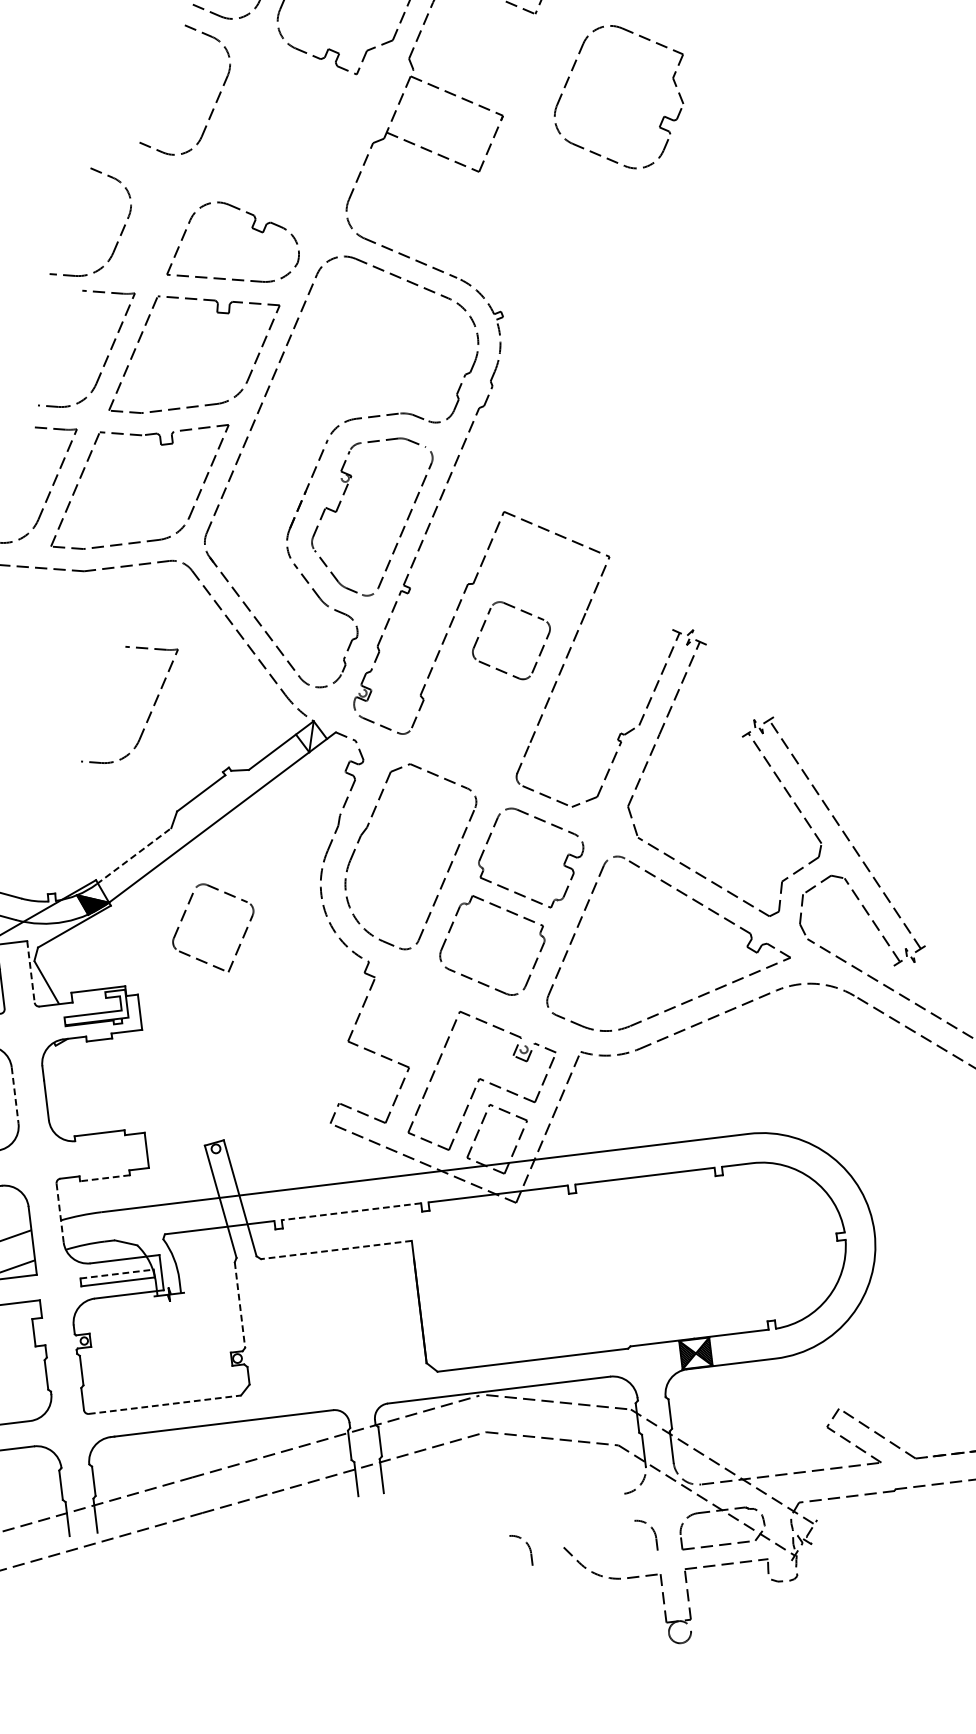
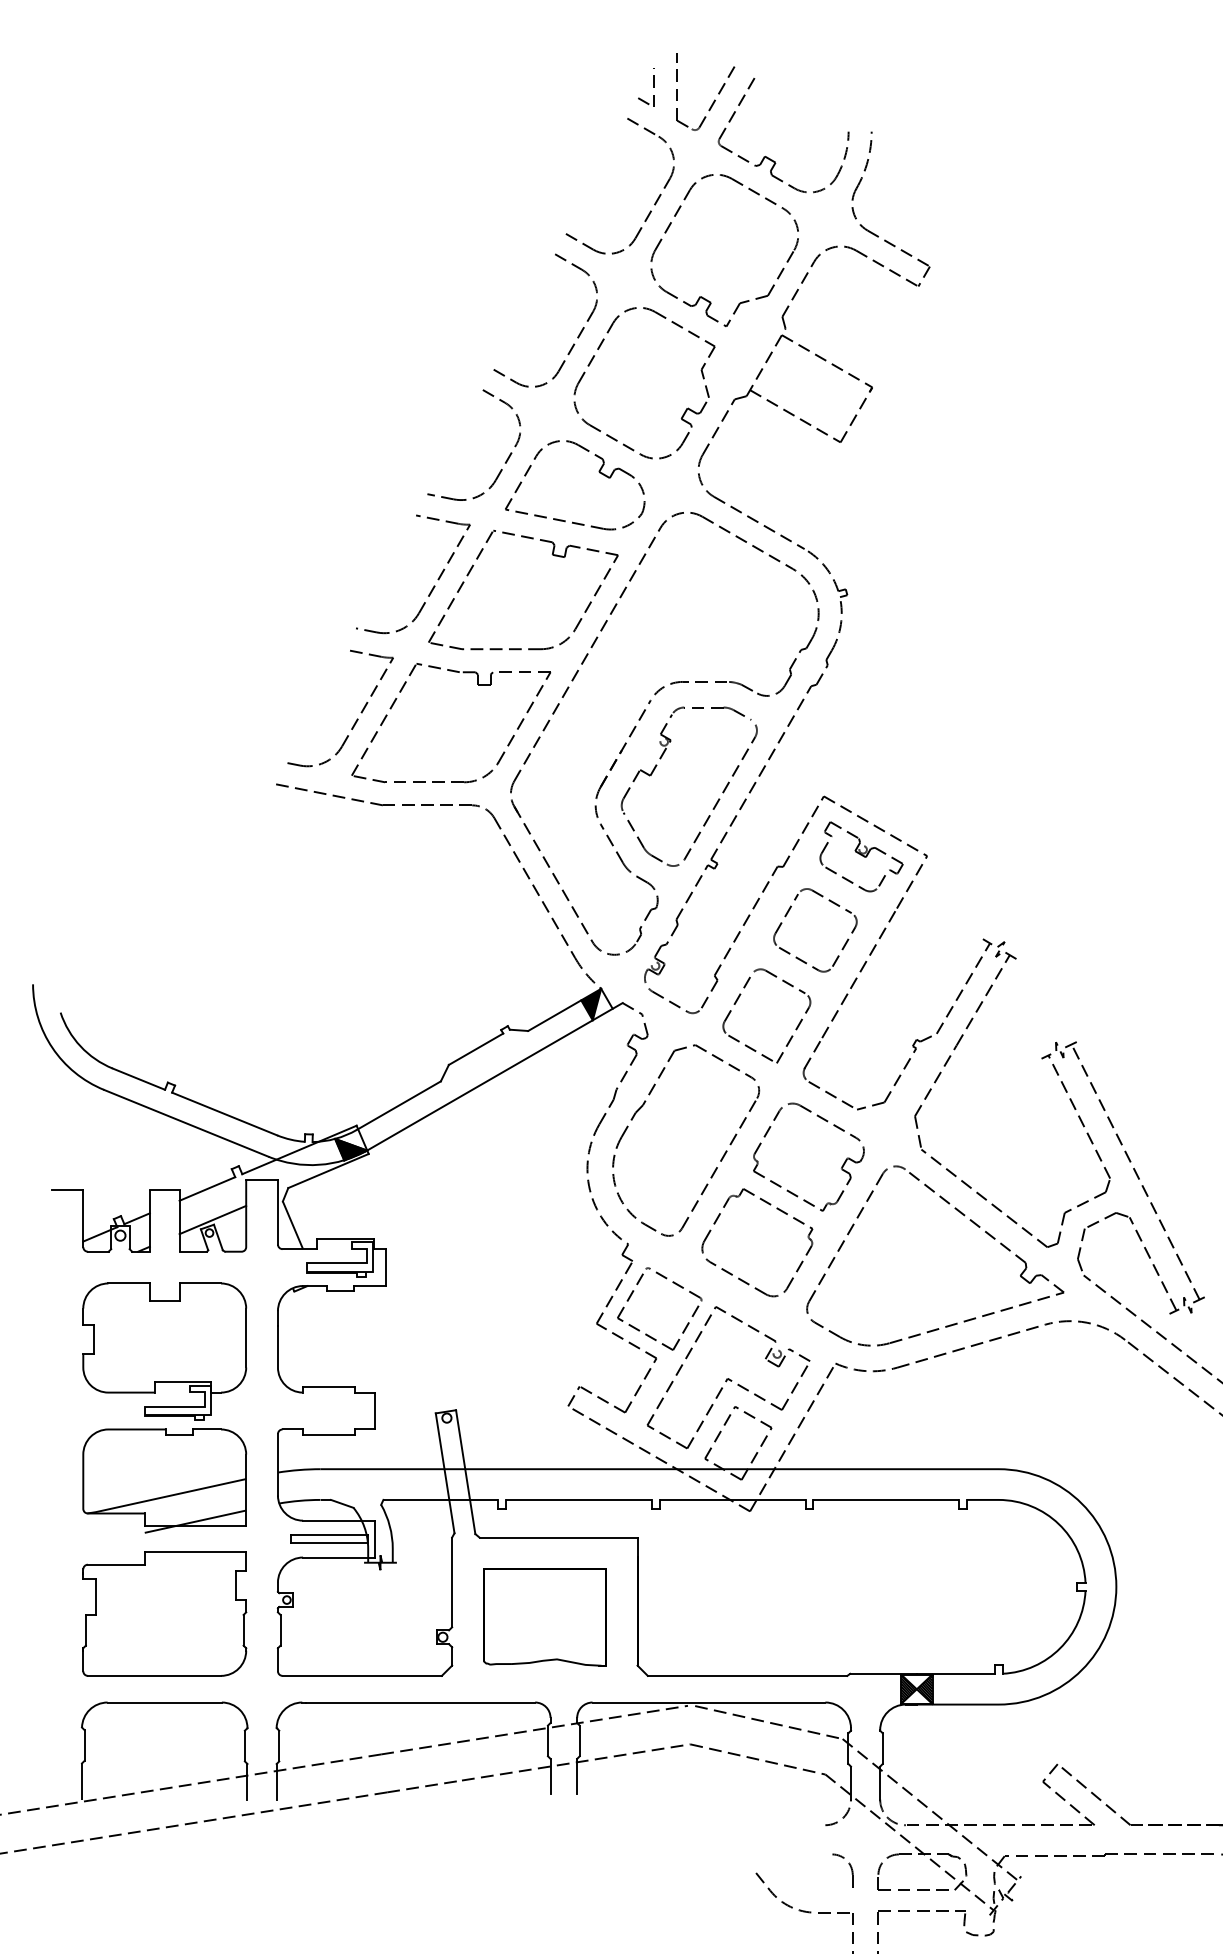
part: (662, 117) -> (685, 409), moved
part: (121, 231) -> (506, 459), moved
part: (546, 564) -> (861, 856), added
part: (149, 713) -> (432, 960), removed
fill: (306, 737) -> (591, 1004), added
line: (134, 855) -> (399, 1105), dashed -> solid
part: (242, 936) -> (795, 1028), moved
line: (30, 972) -> (277, 1212), dashed -> solid
part: (396, 1045) -> (646, 1333), added
line: (15, 1096) -> (246, 1338), dashed -> solid
line: (104, 1178) -> (328, 1434), dashed -> solid
line: (351, 1211) -> (578, 1499), dashed -> solid
line: (59, 1212) -> (277, 1464), dashed -> solid
line: (336, 1249) -> (558, 1537), dashed -> solid
line: (117, 1274) -> (329, 1535), dashed -> solid
line: (240, 1305) -> (452, 1582), dashed -> solid
part: (332, 1327) -> (544, 1617), added
line: (165, 1404) -> (362, 1675), dashed -> solid
part: (527, 1545) -> (718, 1866), removed

